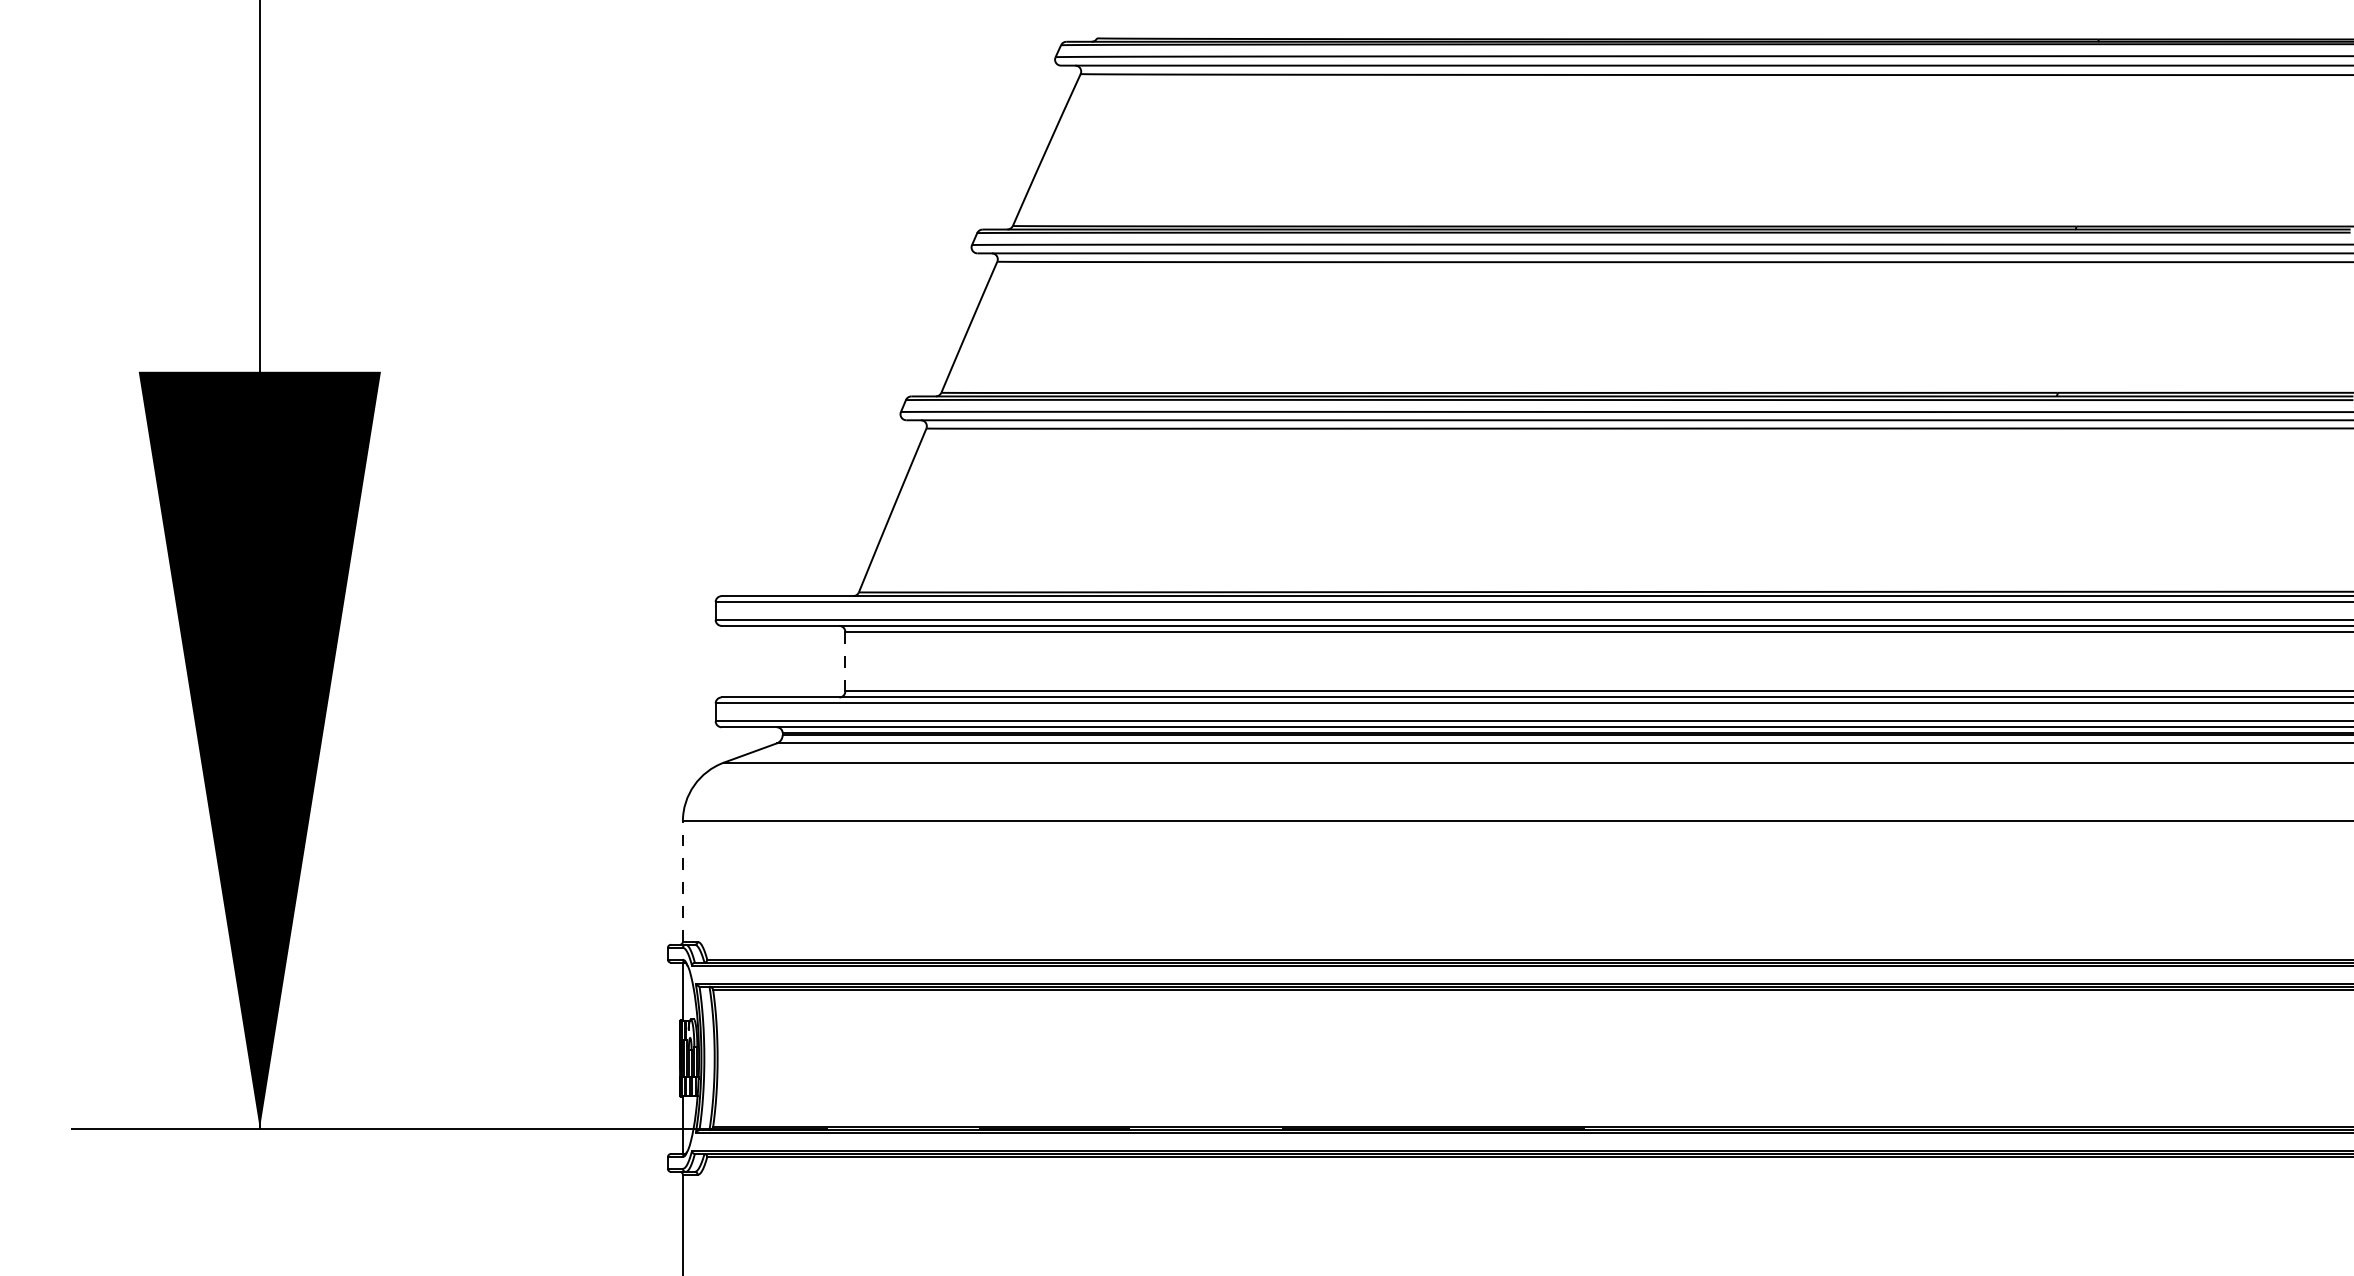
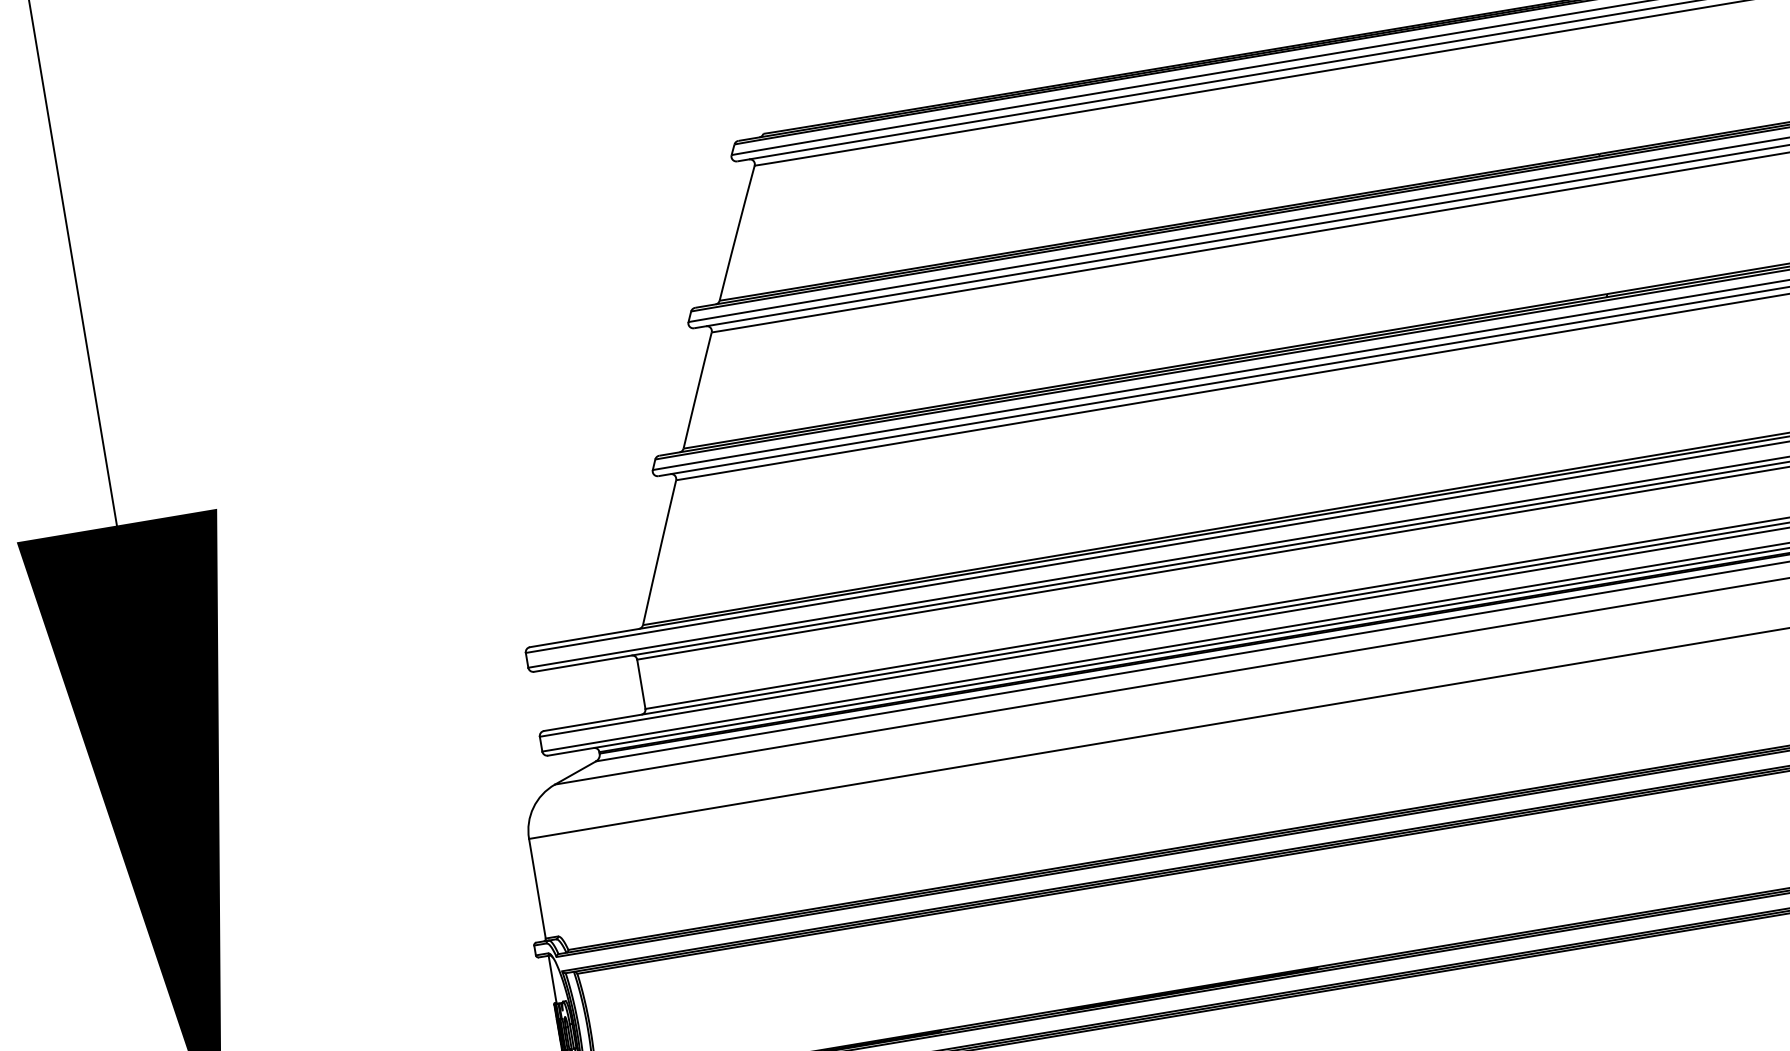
line: (845, 661) -> (641, 684), dashed -> solid
line: (682, 881) -> (537, 888), dashed -> solid

